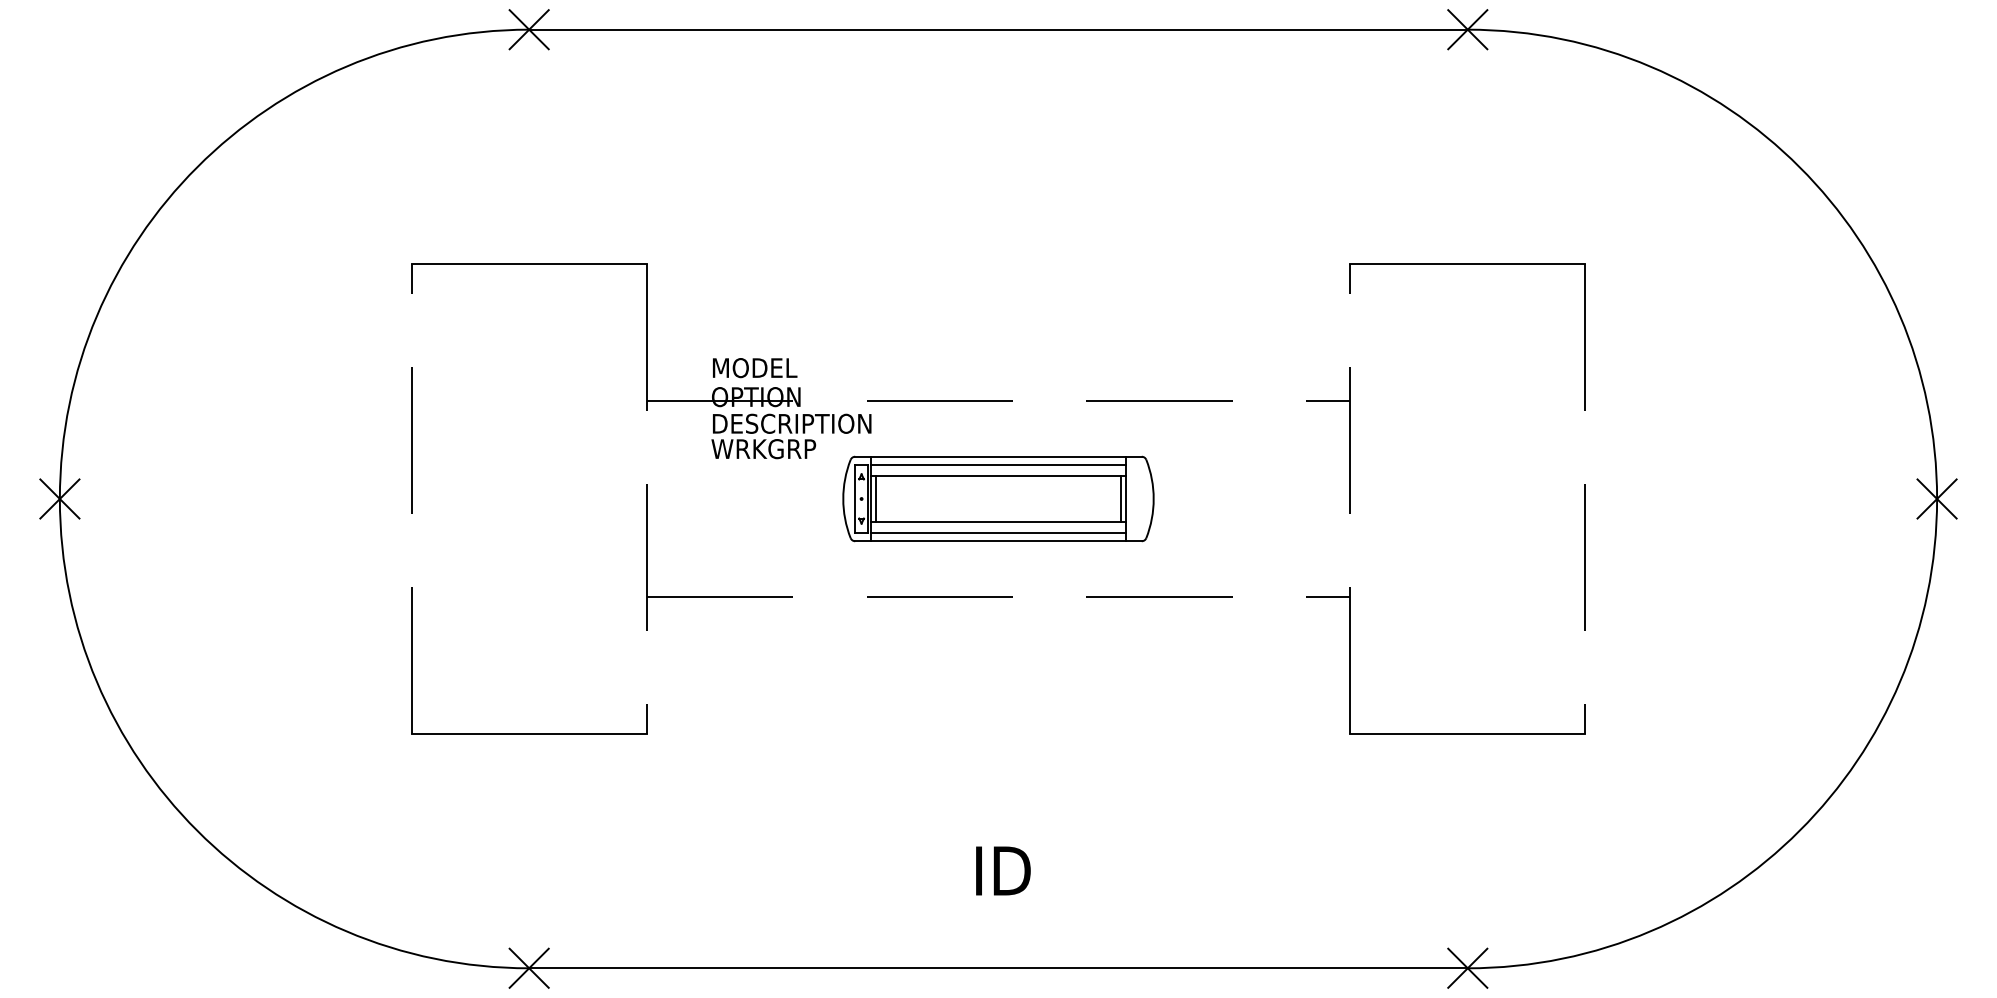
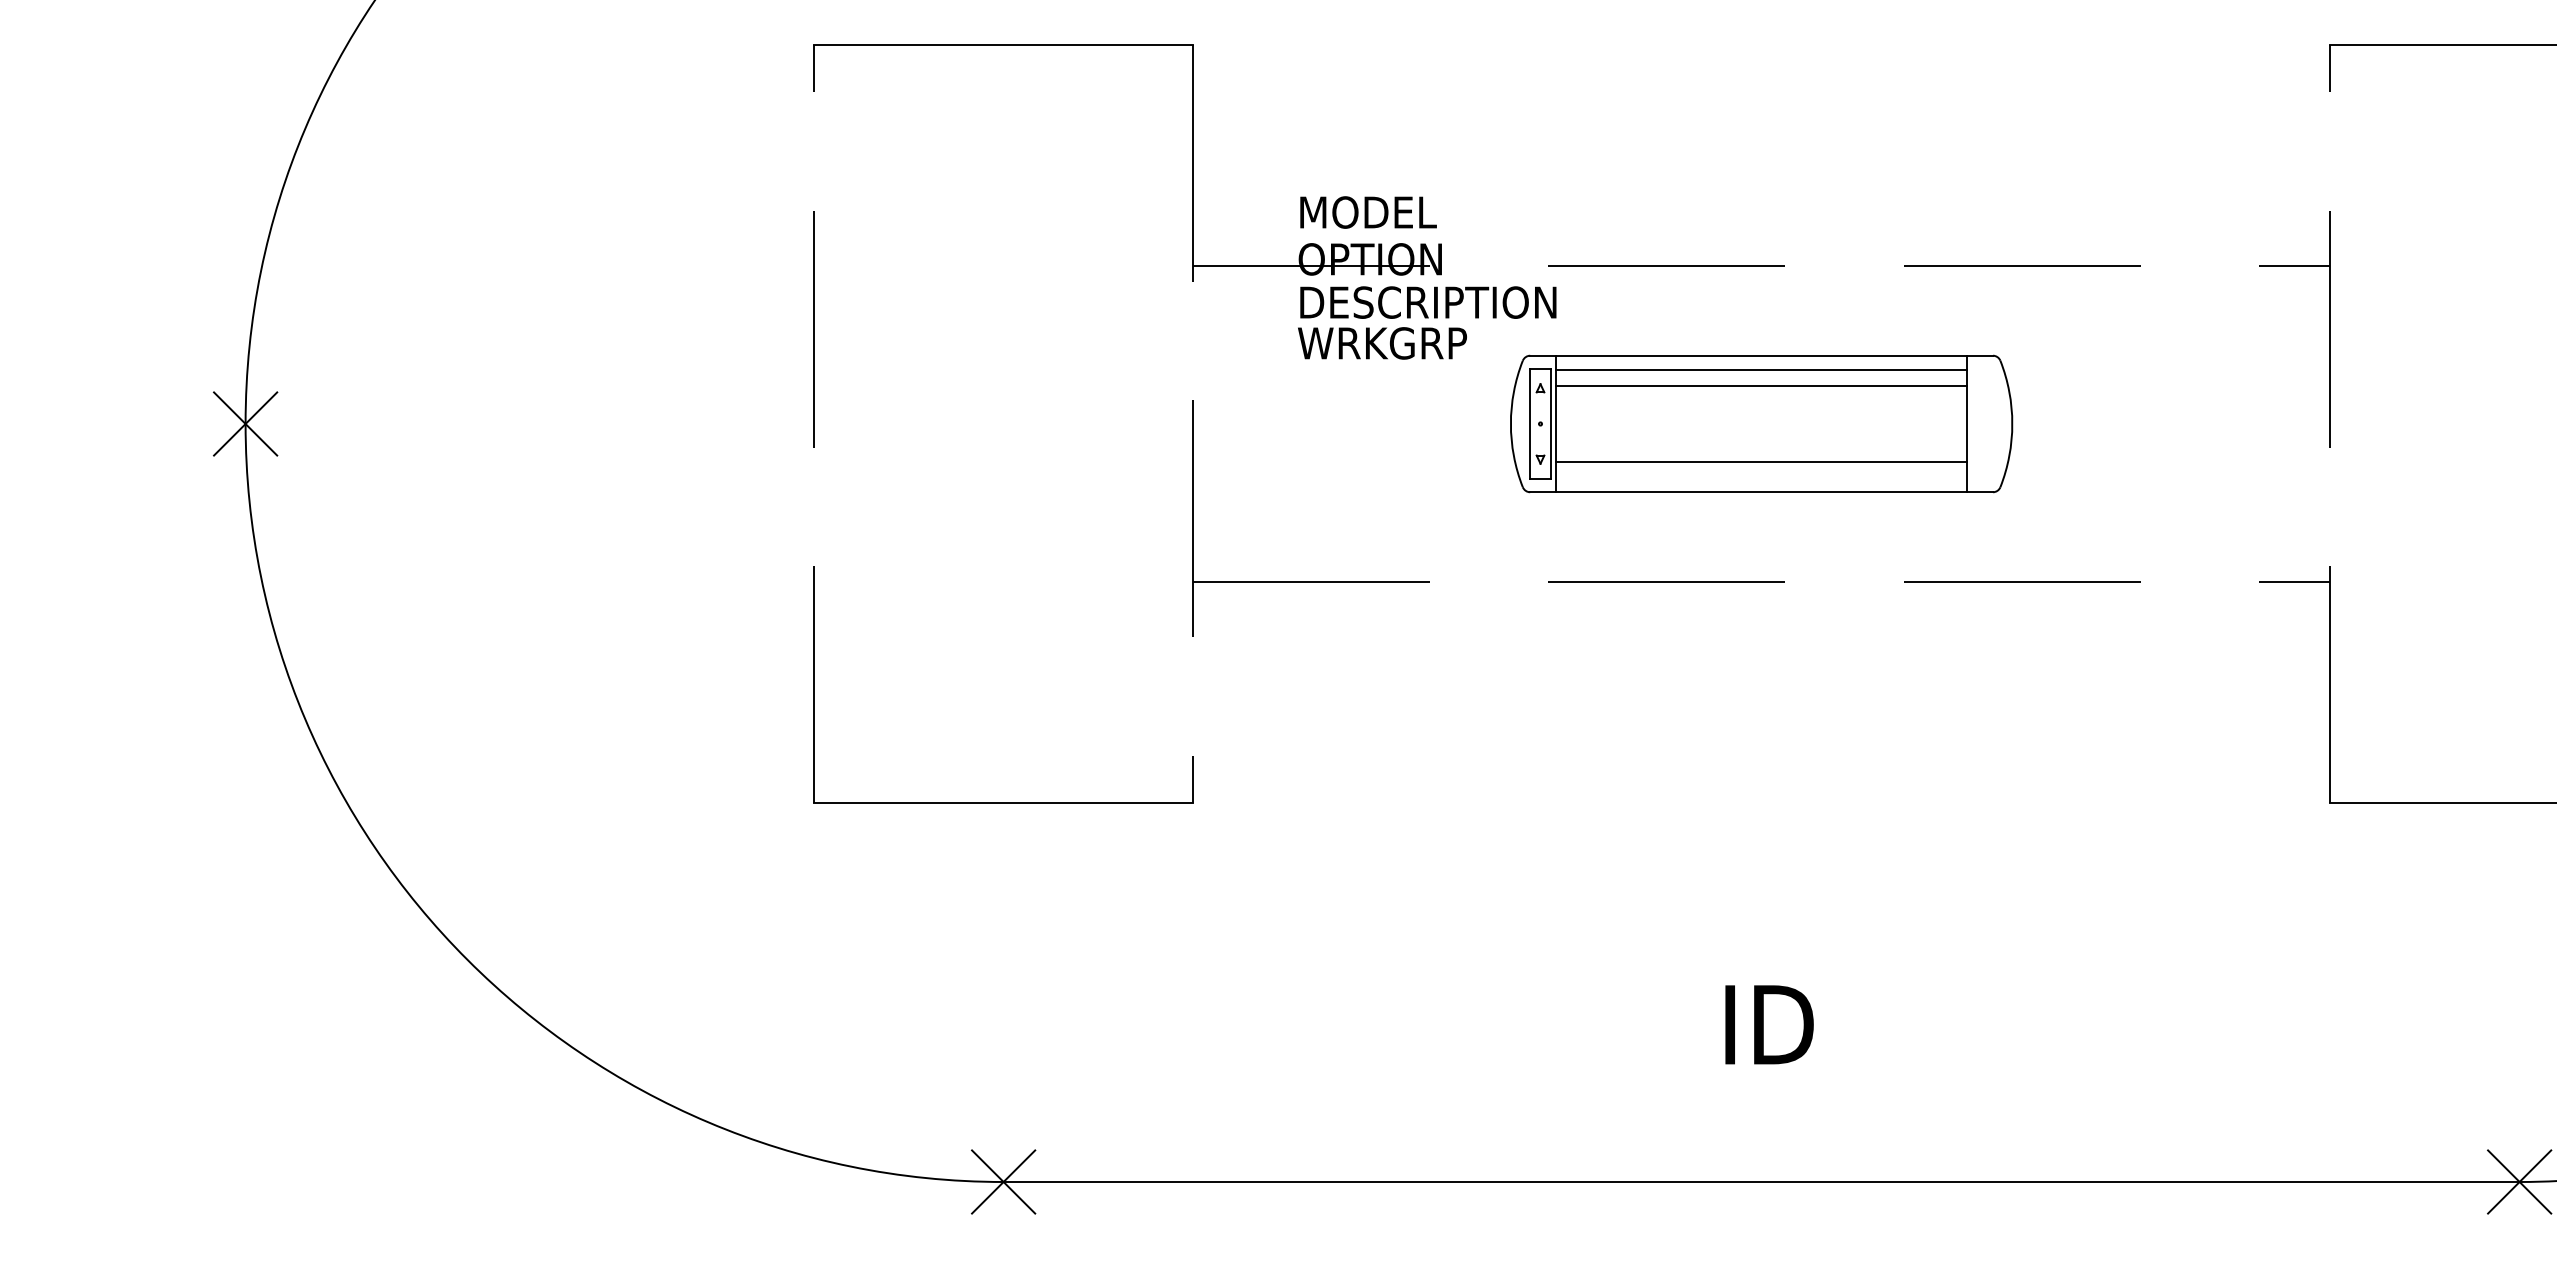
line: (876, 498) -> (1564, 423), removed
line: (1120, 498) -> (1958, 423), removed
line: (998, 532) -> (1761, 478), removed

